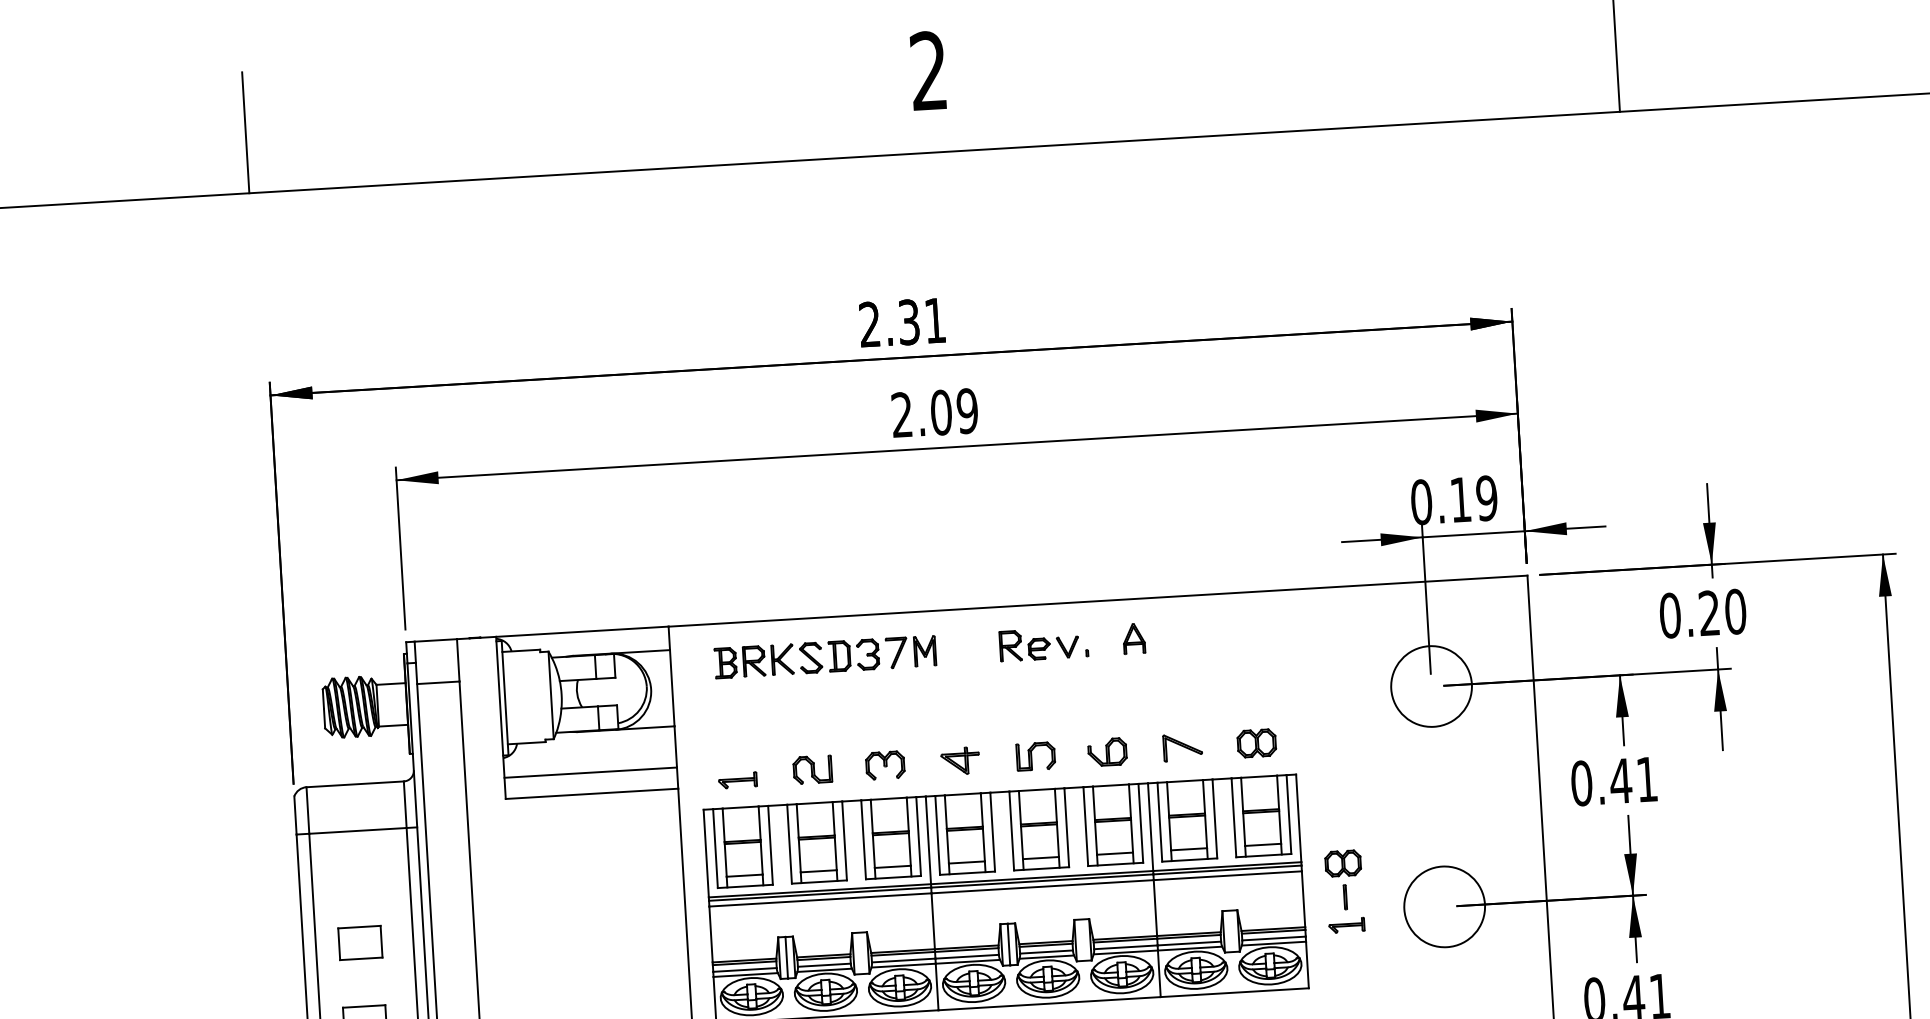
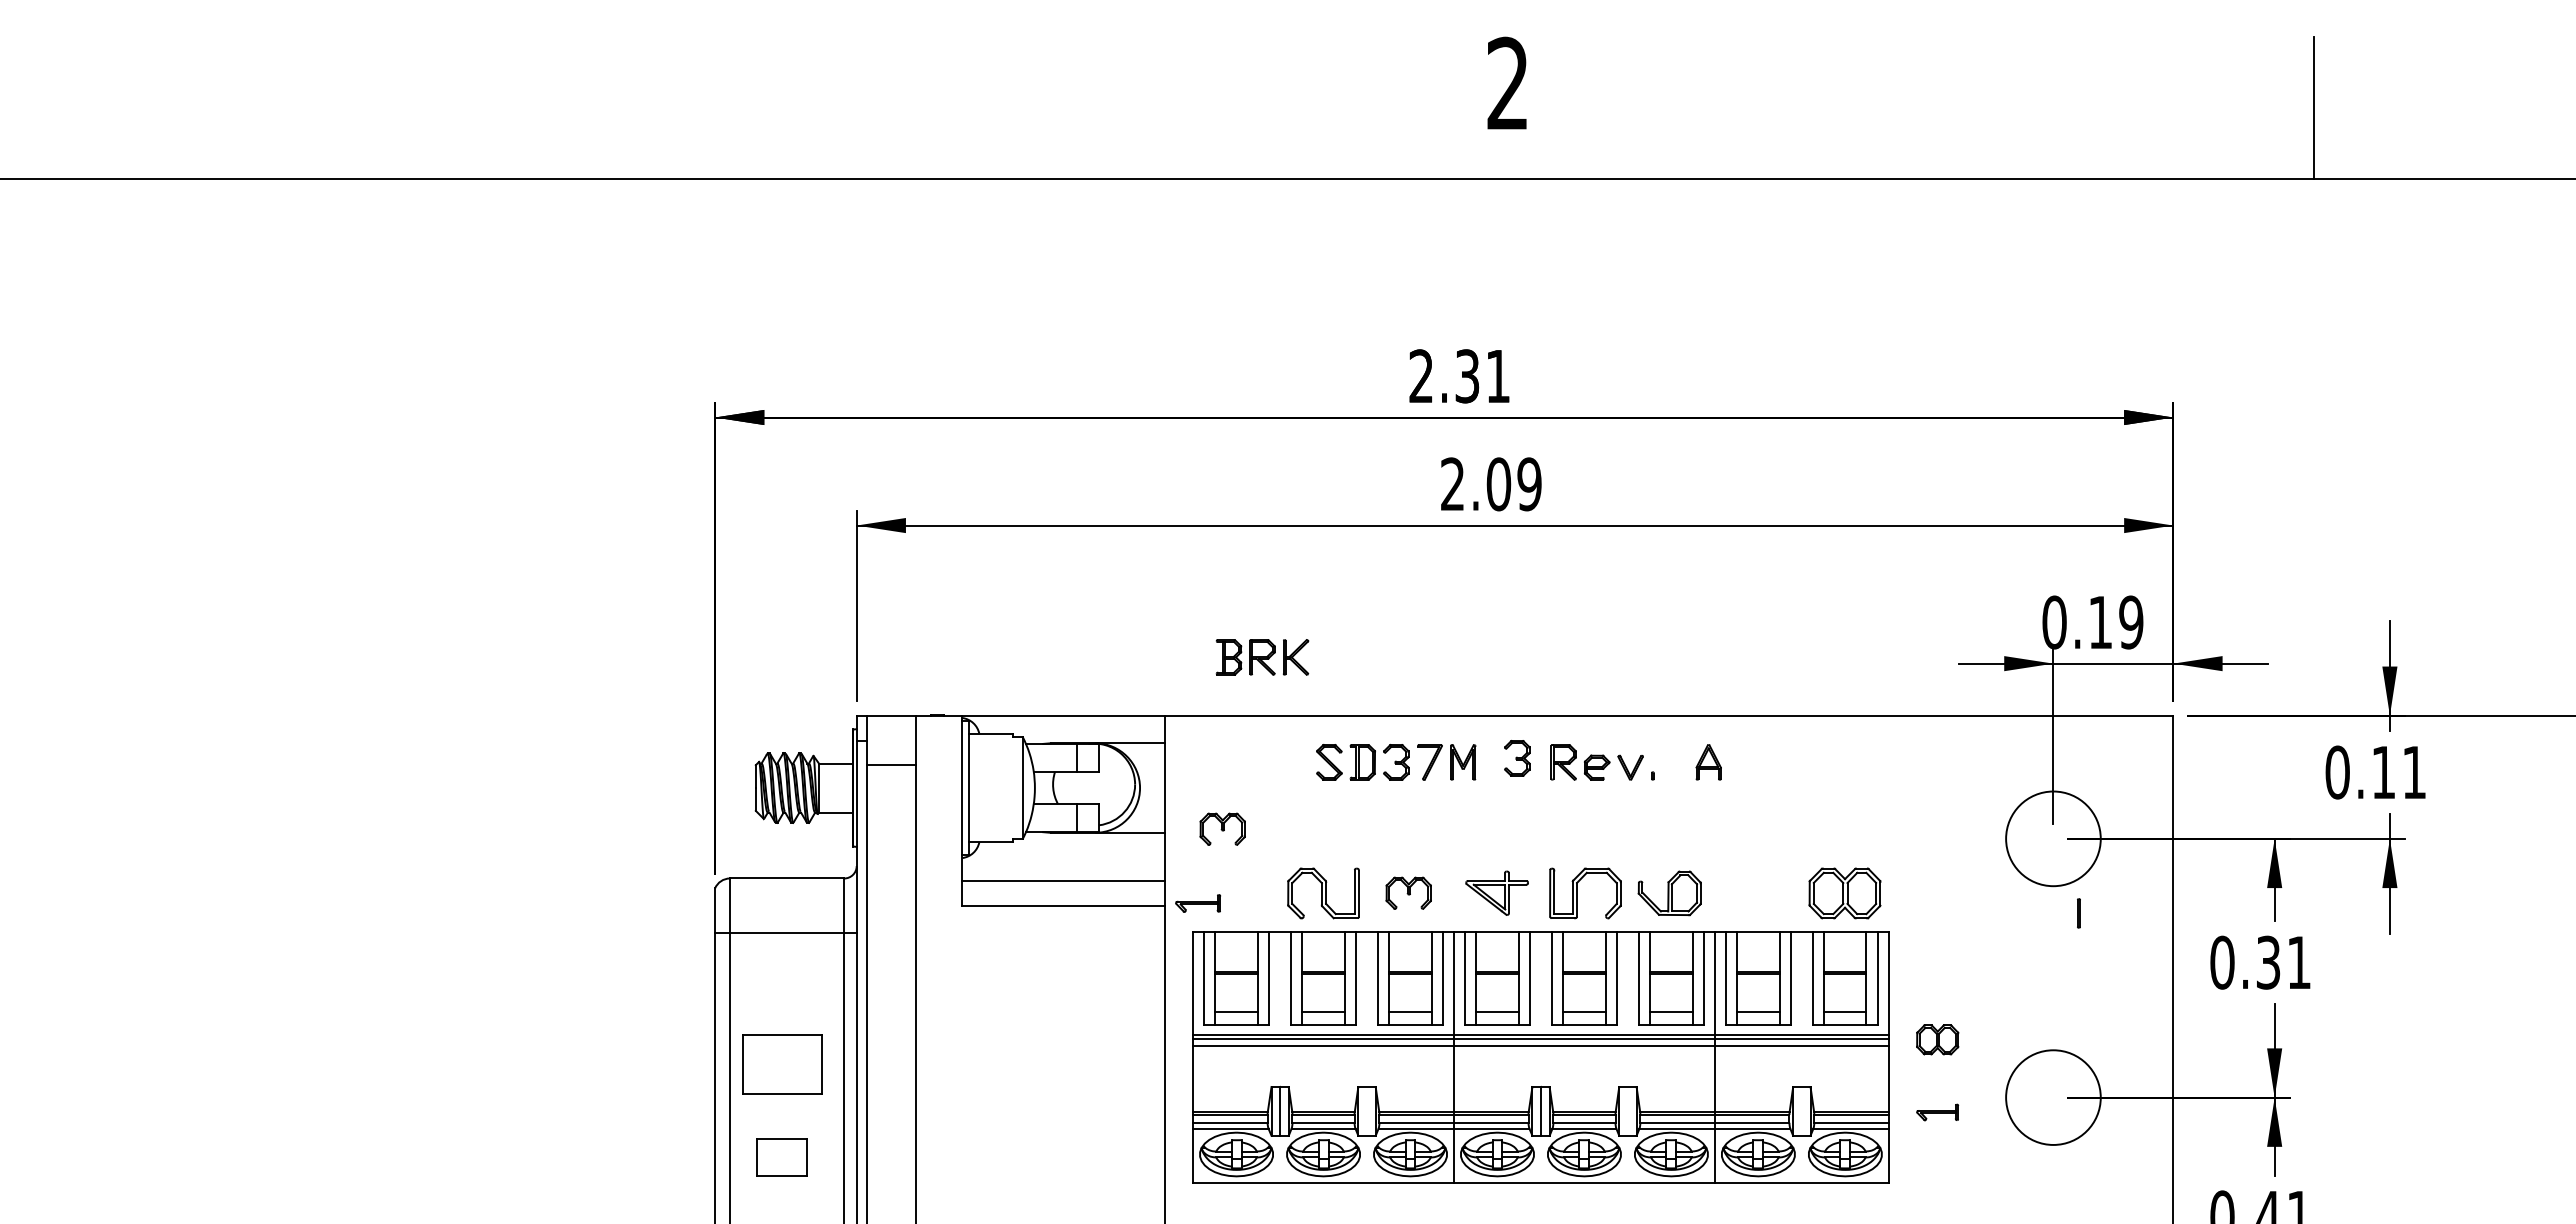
line: (245, 132) -> (704, 108), removed
text: (1722, 612) -> (2399, 772), 0.20 -> 0.11
part: (971, 645) -> (1517, 758), added
part: (754, 661) -> (1262, 657), moved
part: (723, 719) -> (1222, 828), added
part: (1256, 742) -> (1844, 892), size x1.6
part: (1183, 747) -> (1758, 892), removed
part: (1107, 751) -> (1669, 892), size x1.4
part: (1035, 755) -> (1585, 892), size x1.6
part: (960, 761) -> (1496, 893), size x1.4
part: (812, 769) -> (1323, 892), size x1.6
part: (737, 780) -> (1197, 903), moved
text: (1620, 780) -> (2268, 962), 0.41 -> 0.31
line: (1345, 897) -> (2078, 913), moved
part: (359, 943) -> (781, 1064), size x1.6

